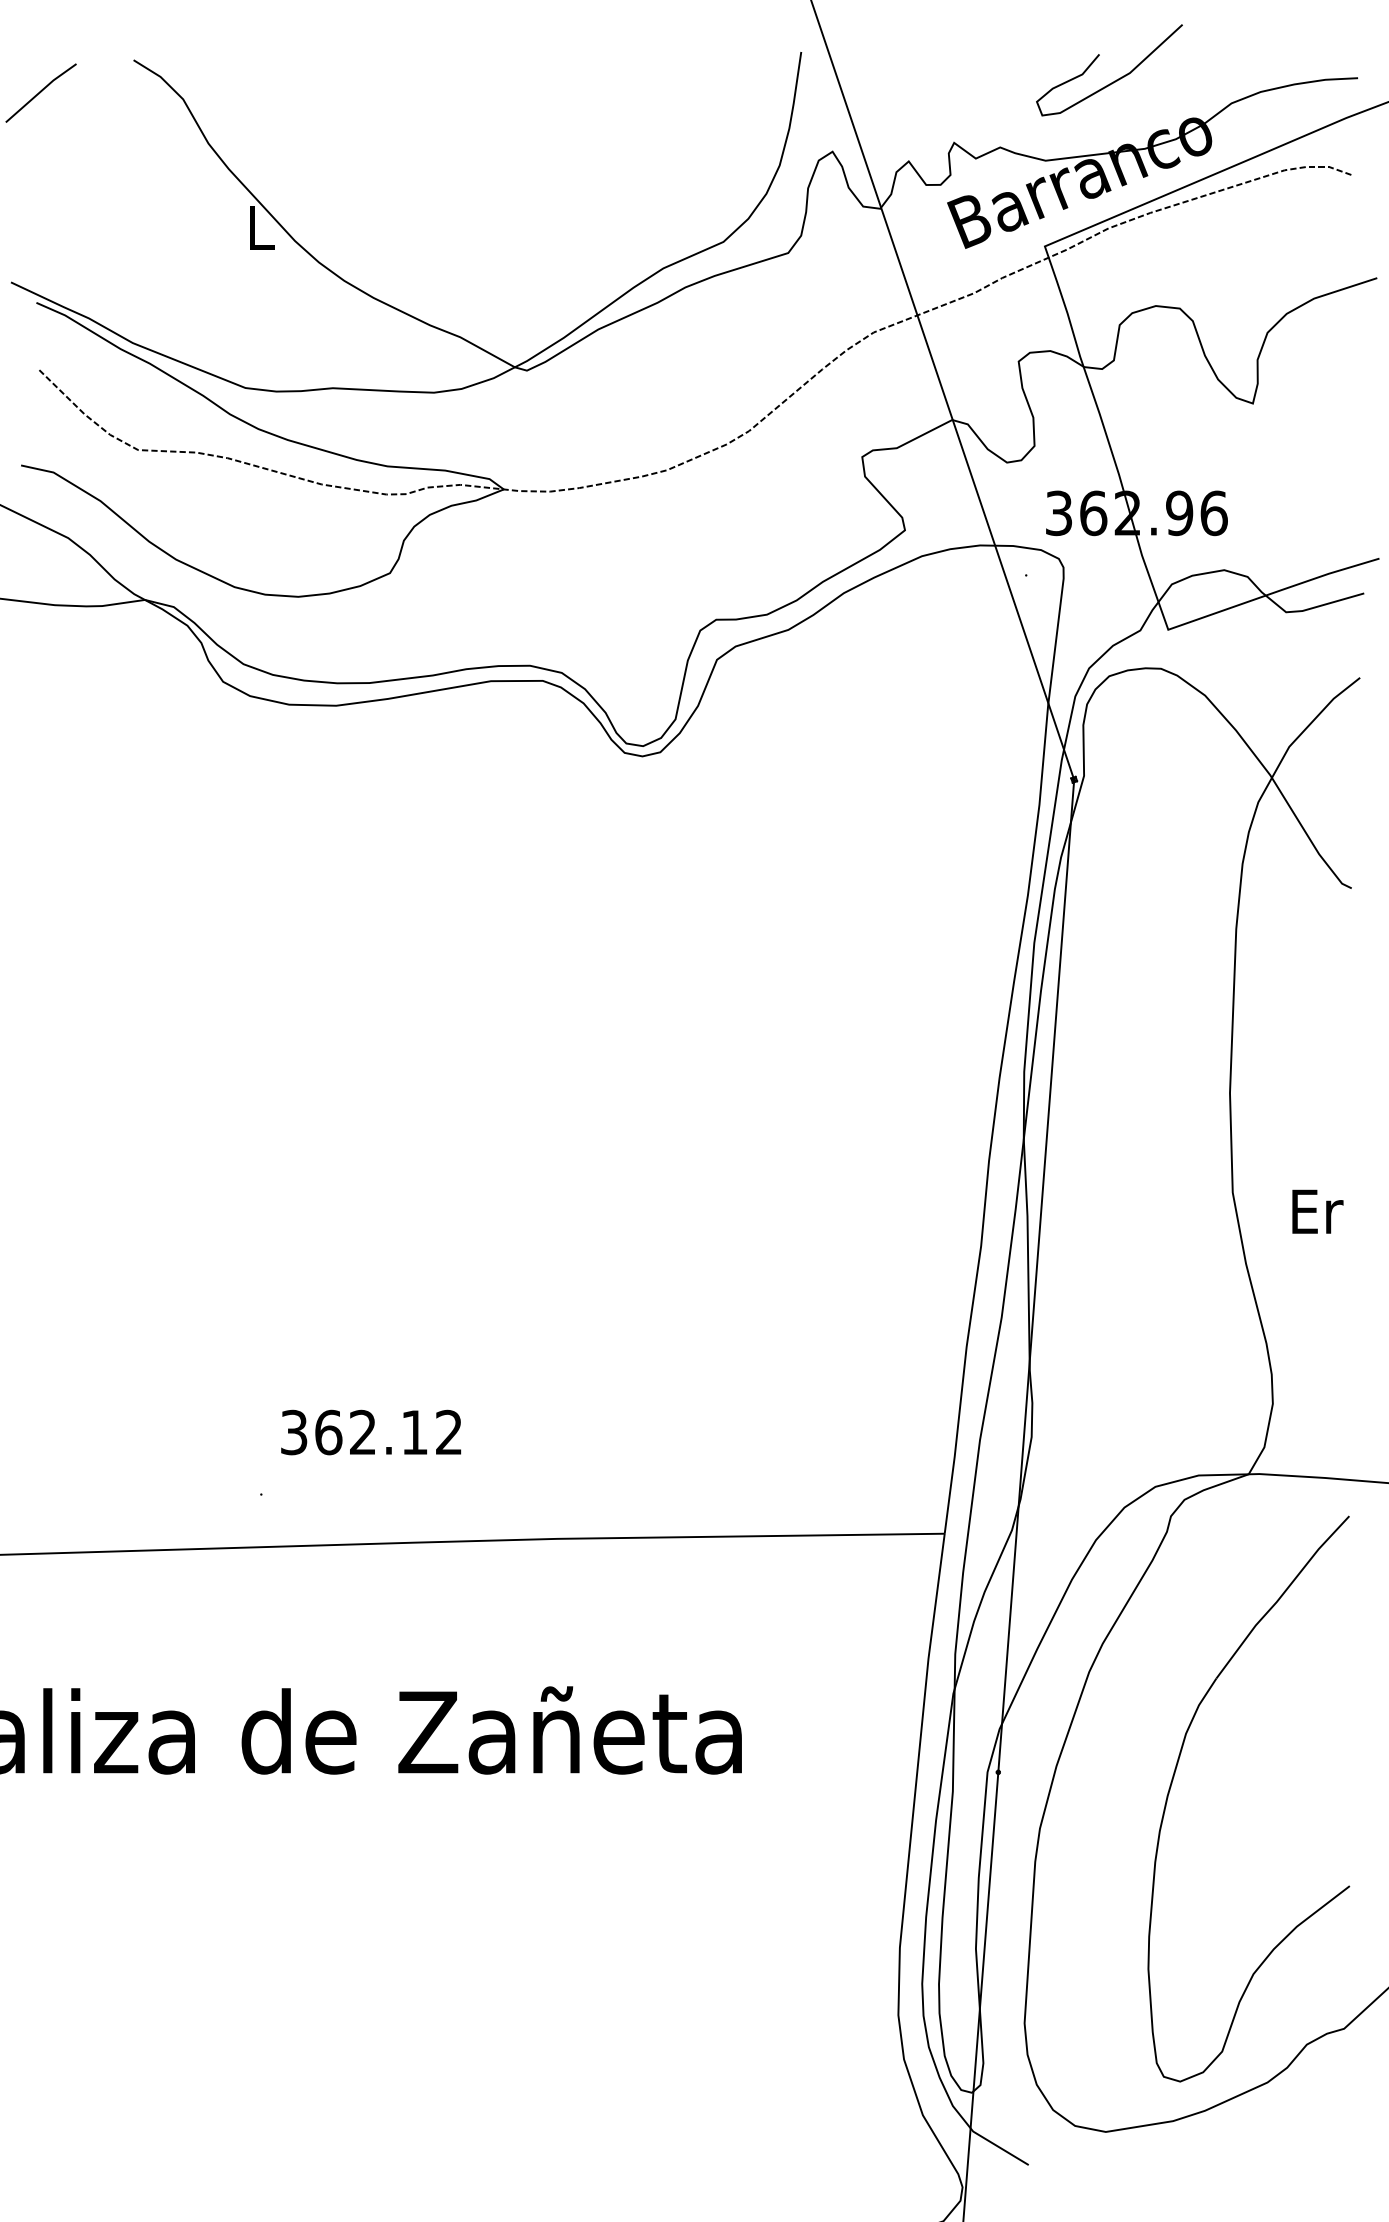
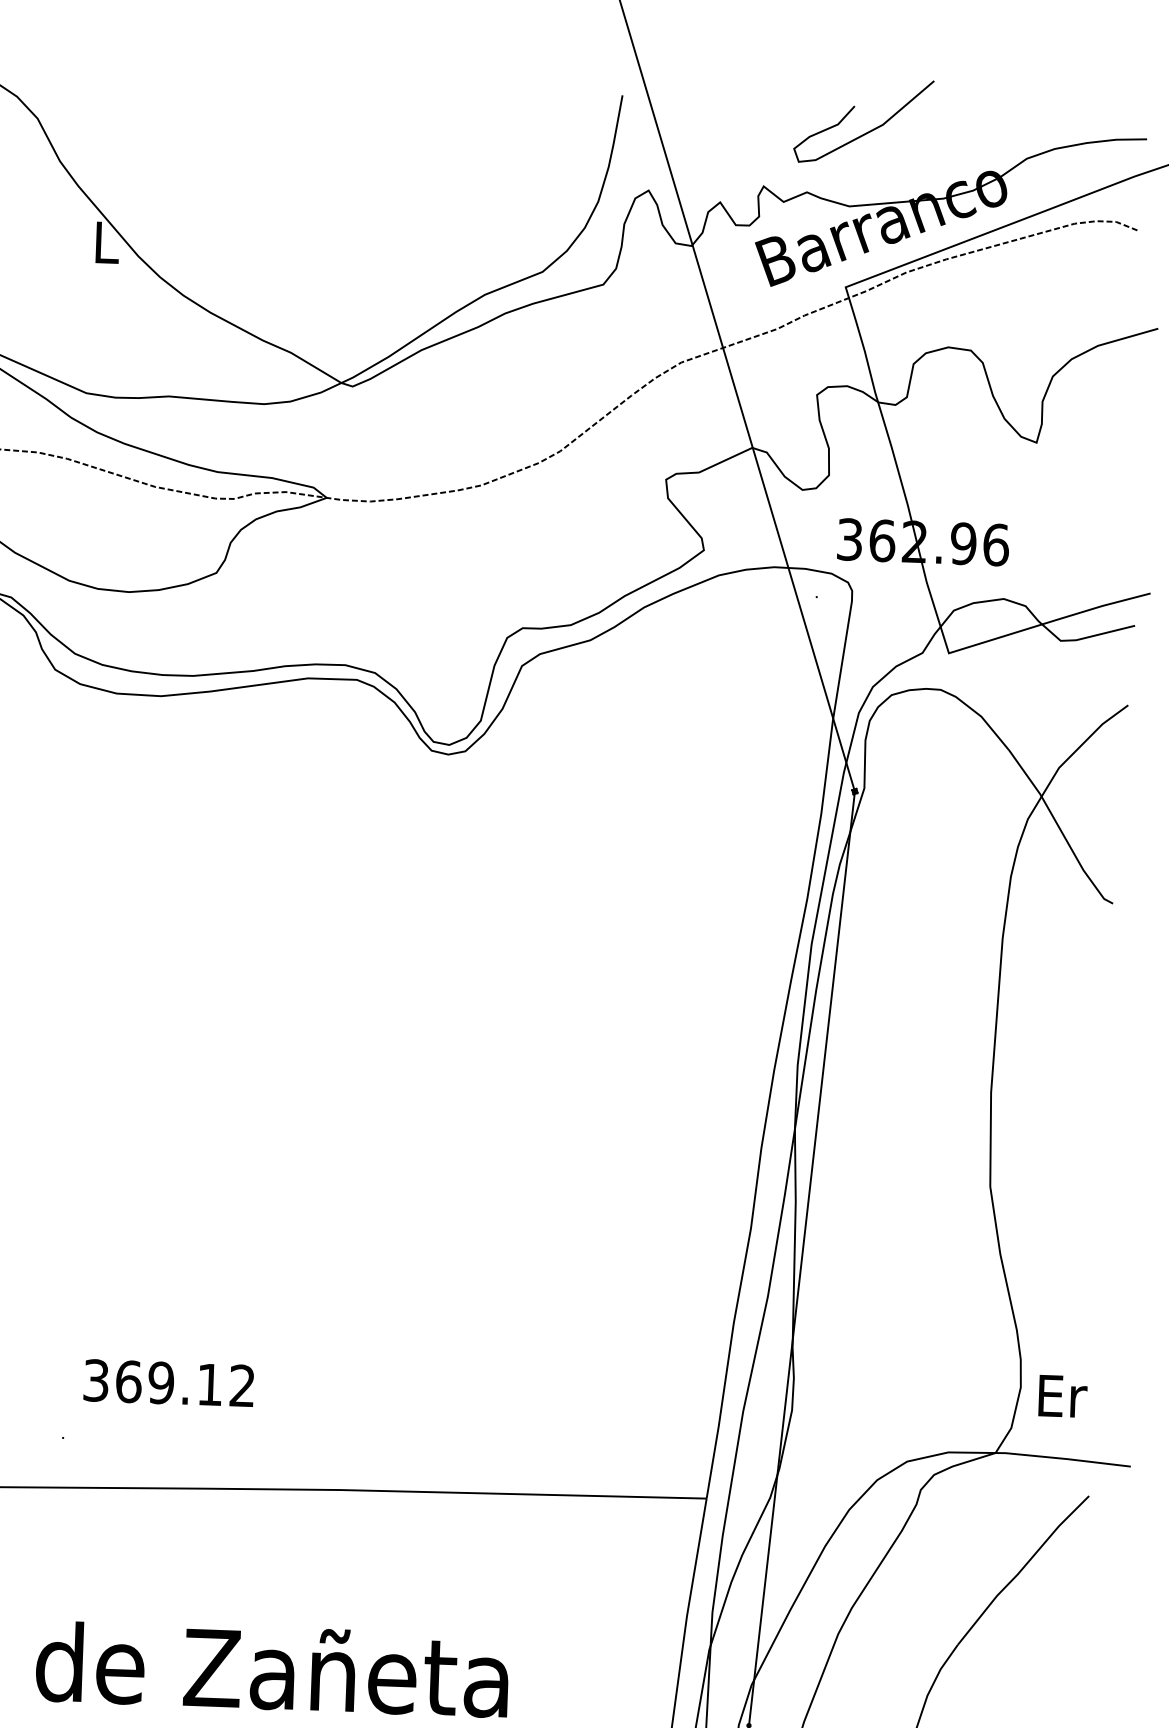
curve: (1114, 80) -> (868, 131), moved
text: (1317, 1211) -> (1062, 1396), moved
text: (362, 1432) -> (160, 1382), 362.12 -> 369.12

